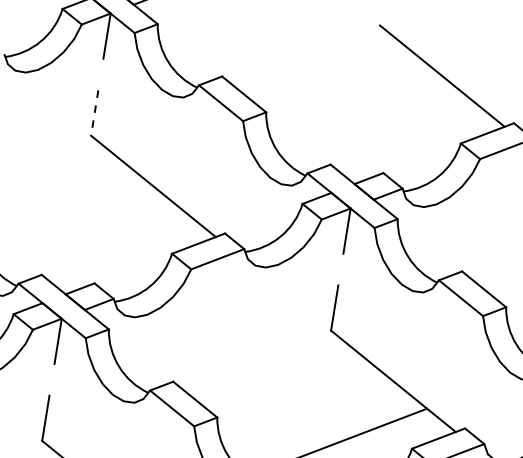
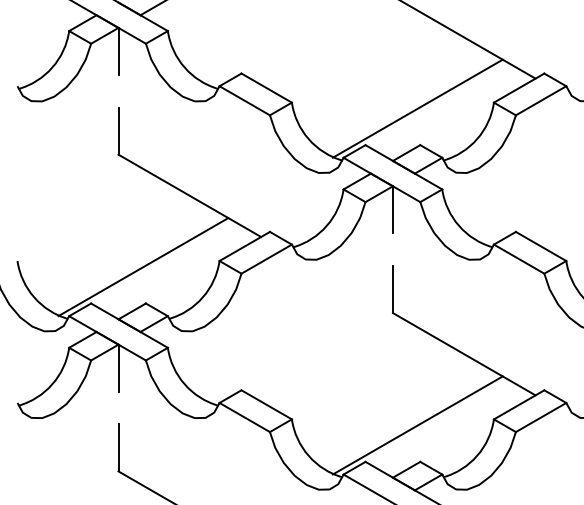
line: (94, 113) -> (118, 131), dashed -> solid
line: (386, 137) -> (417, 108), added
line: (97, 248) -> (143, 267), added

